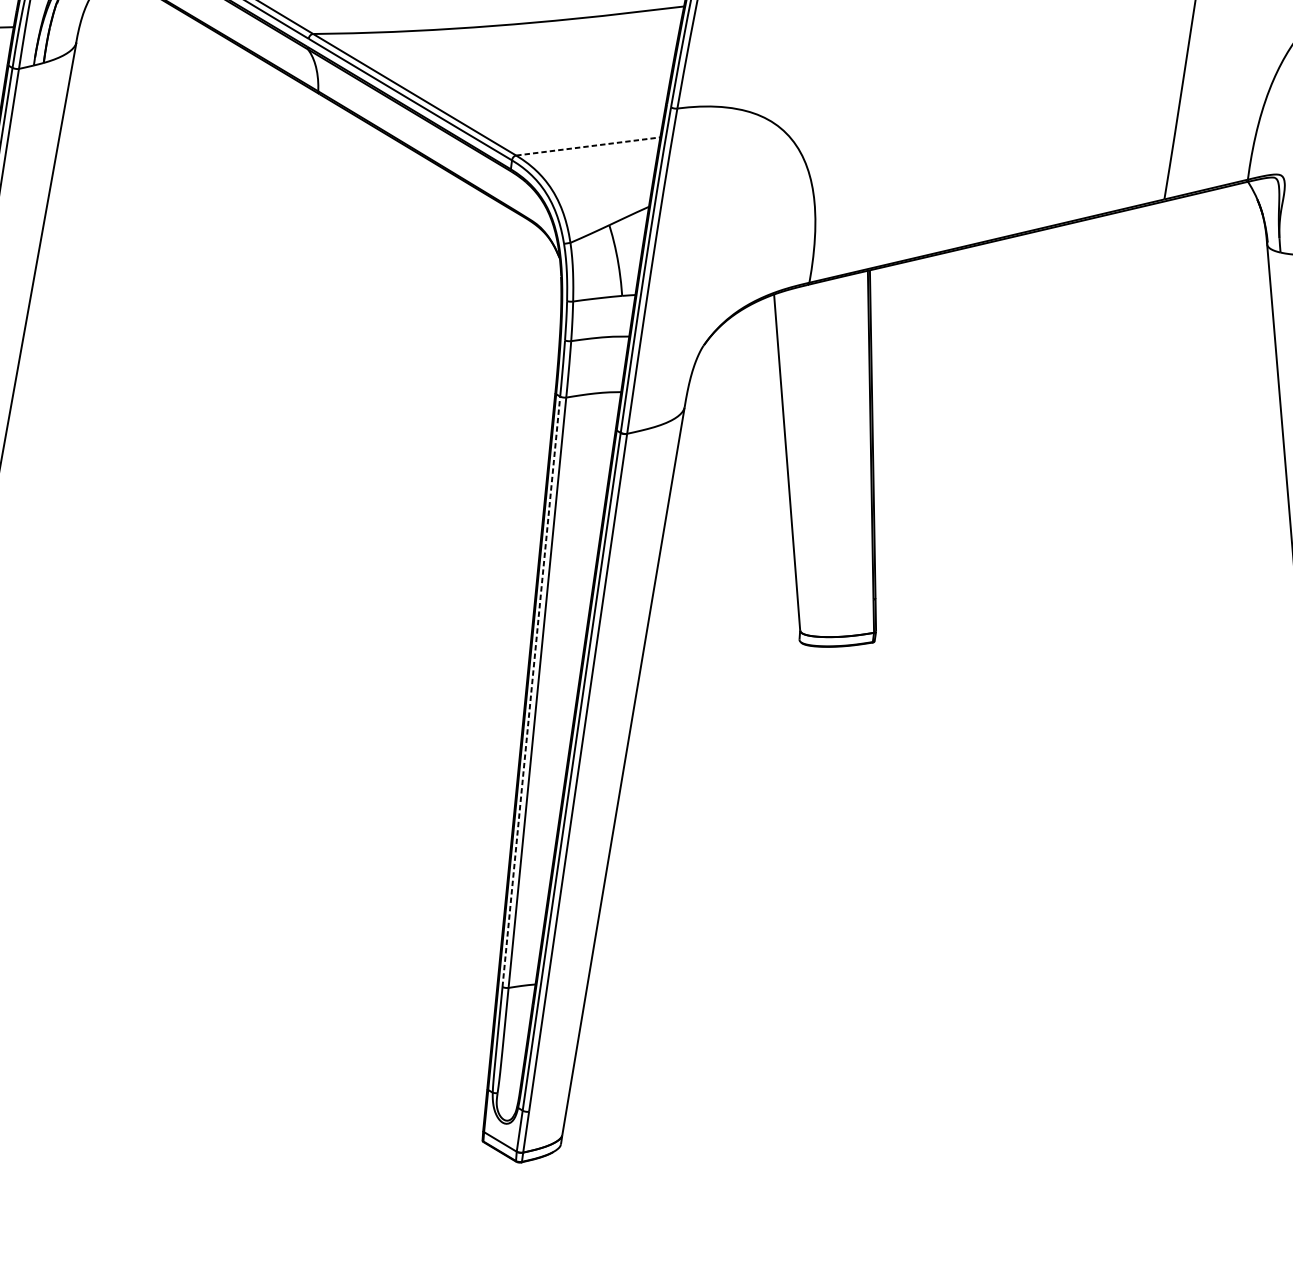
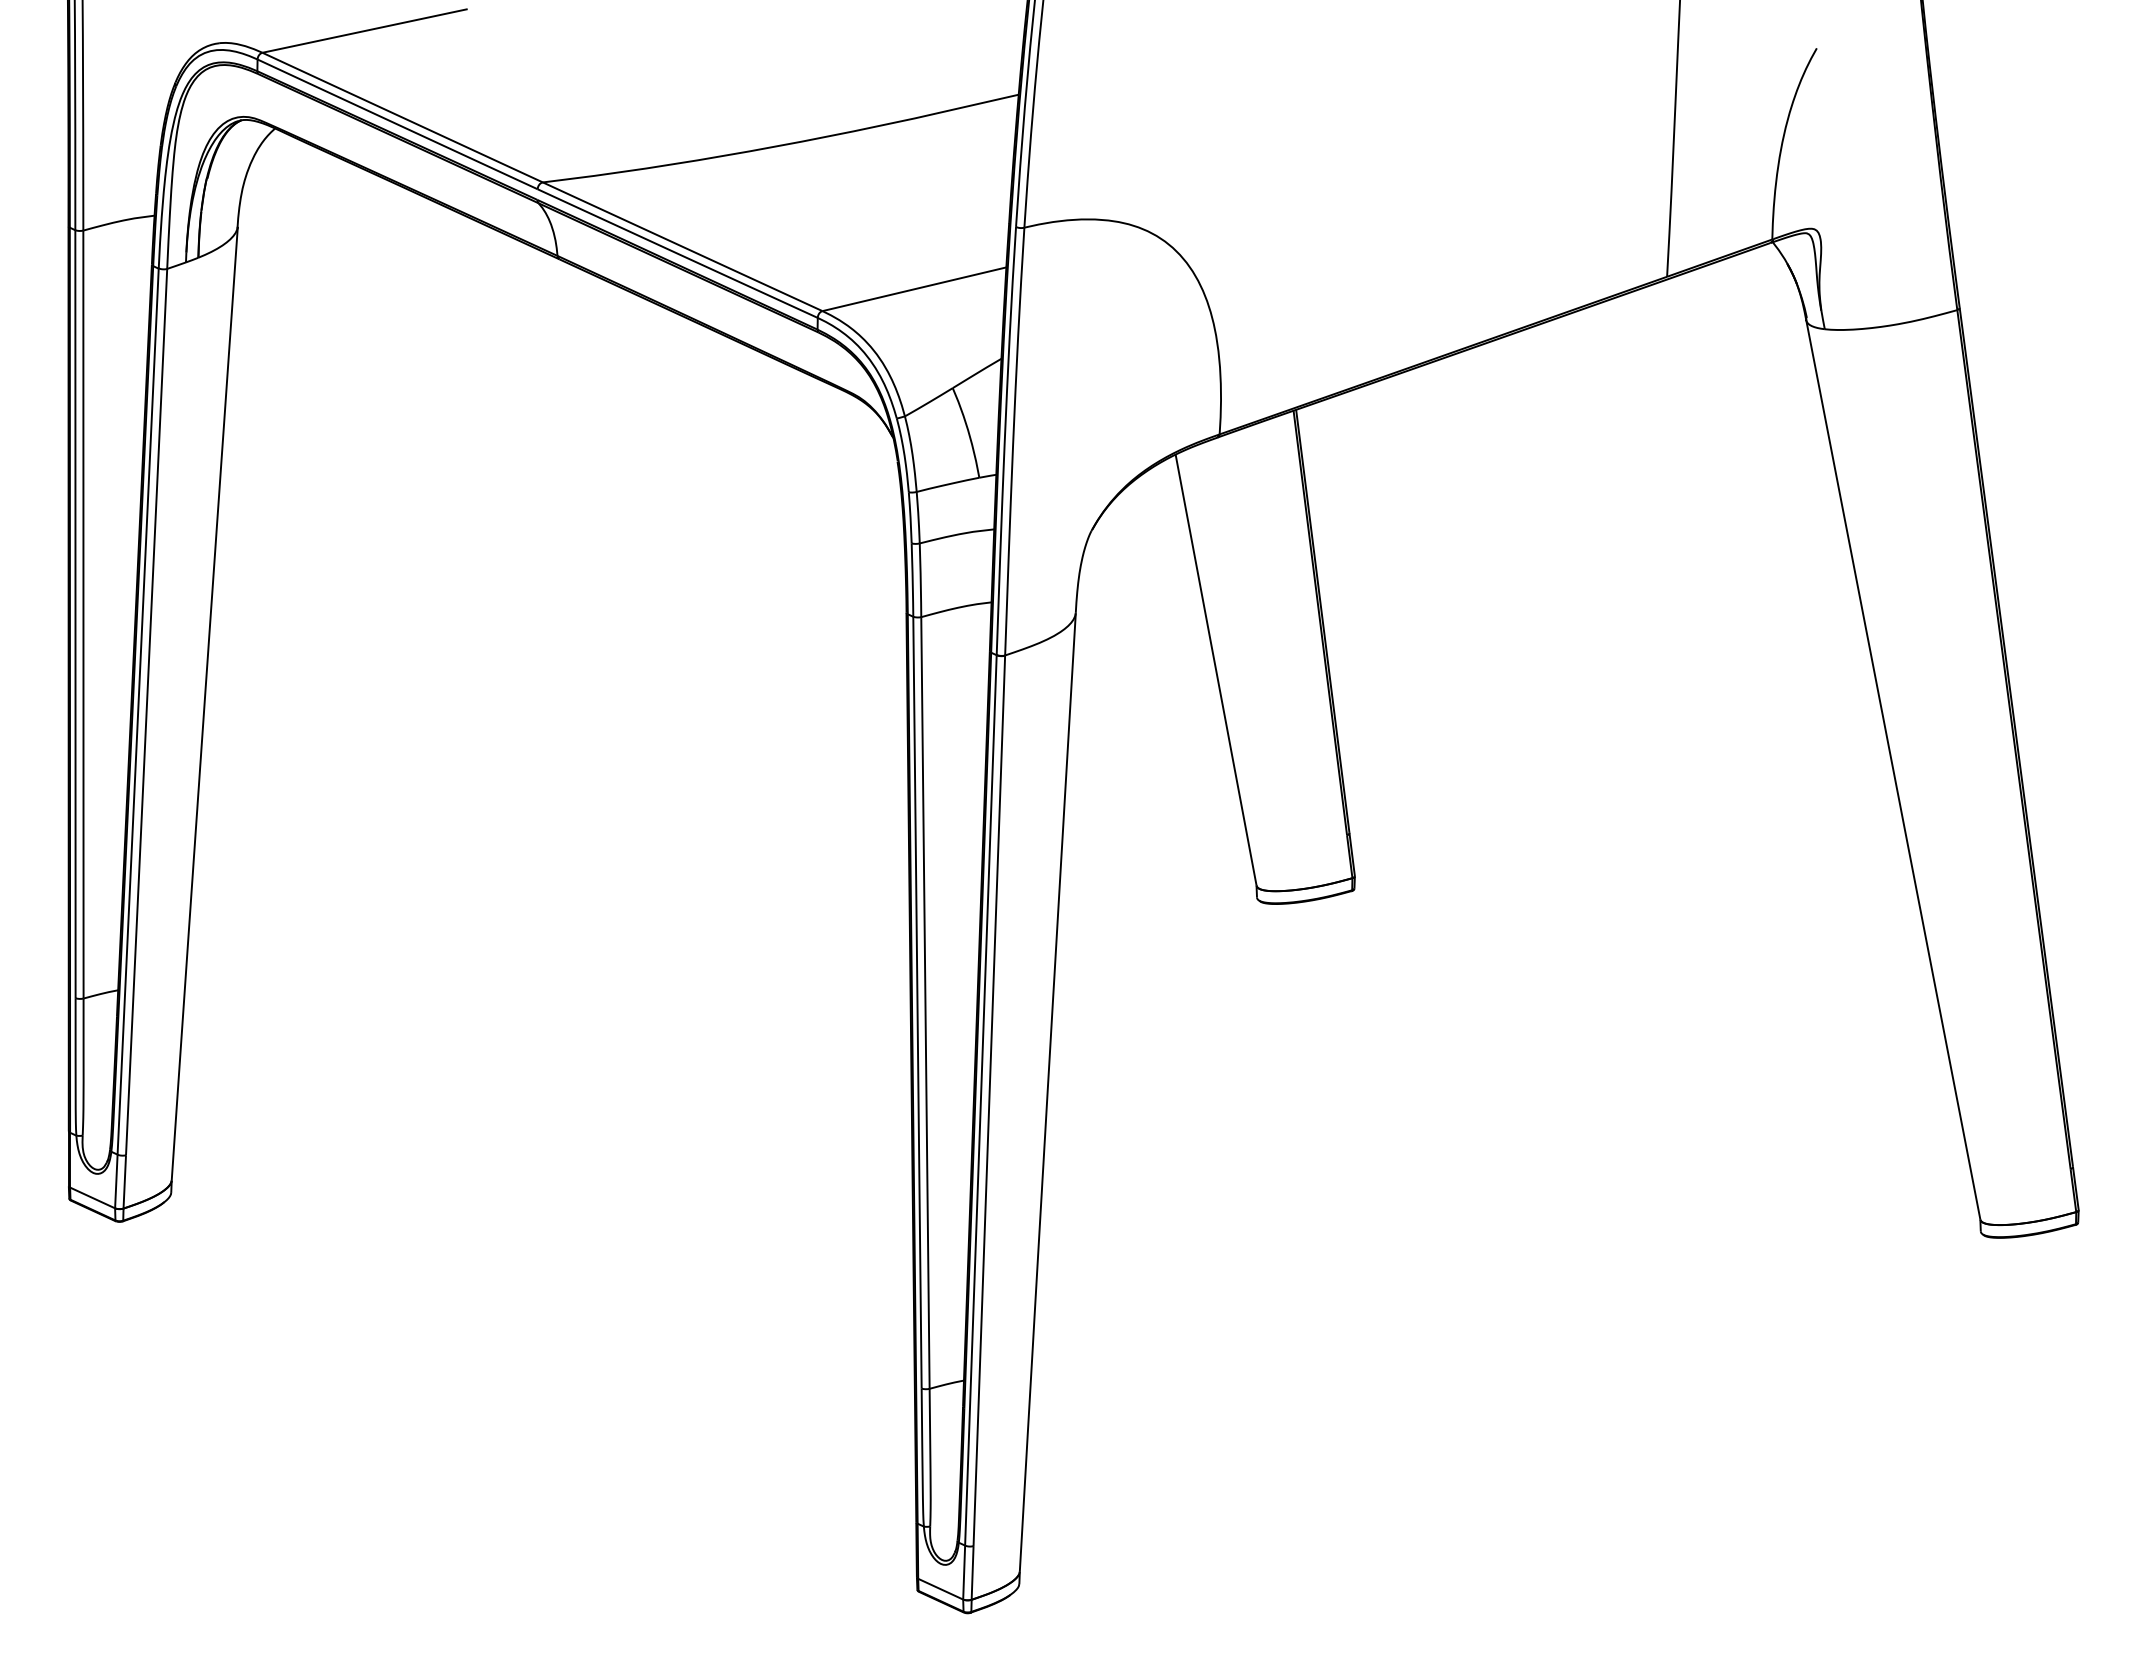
line: (588, 146) -> (914, 289), dashed -> solid
line: (531, 690) -> (917, 1001), dashed -> solid

